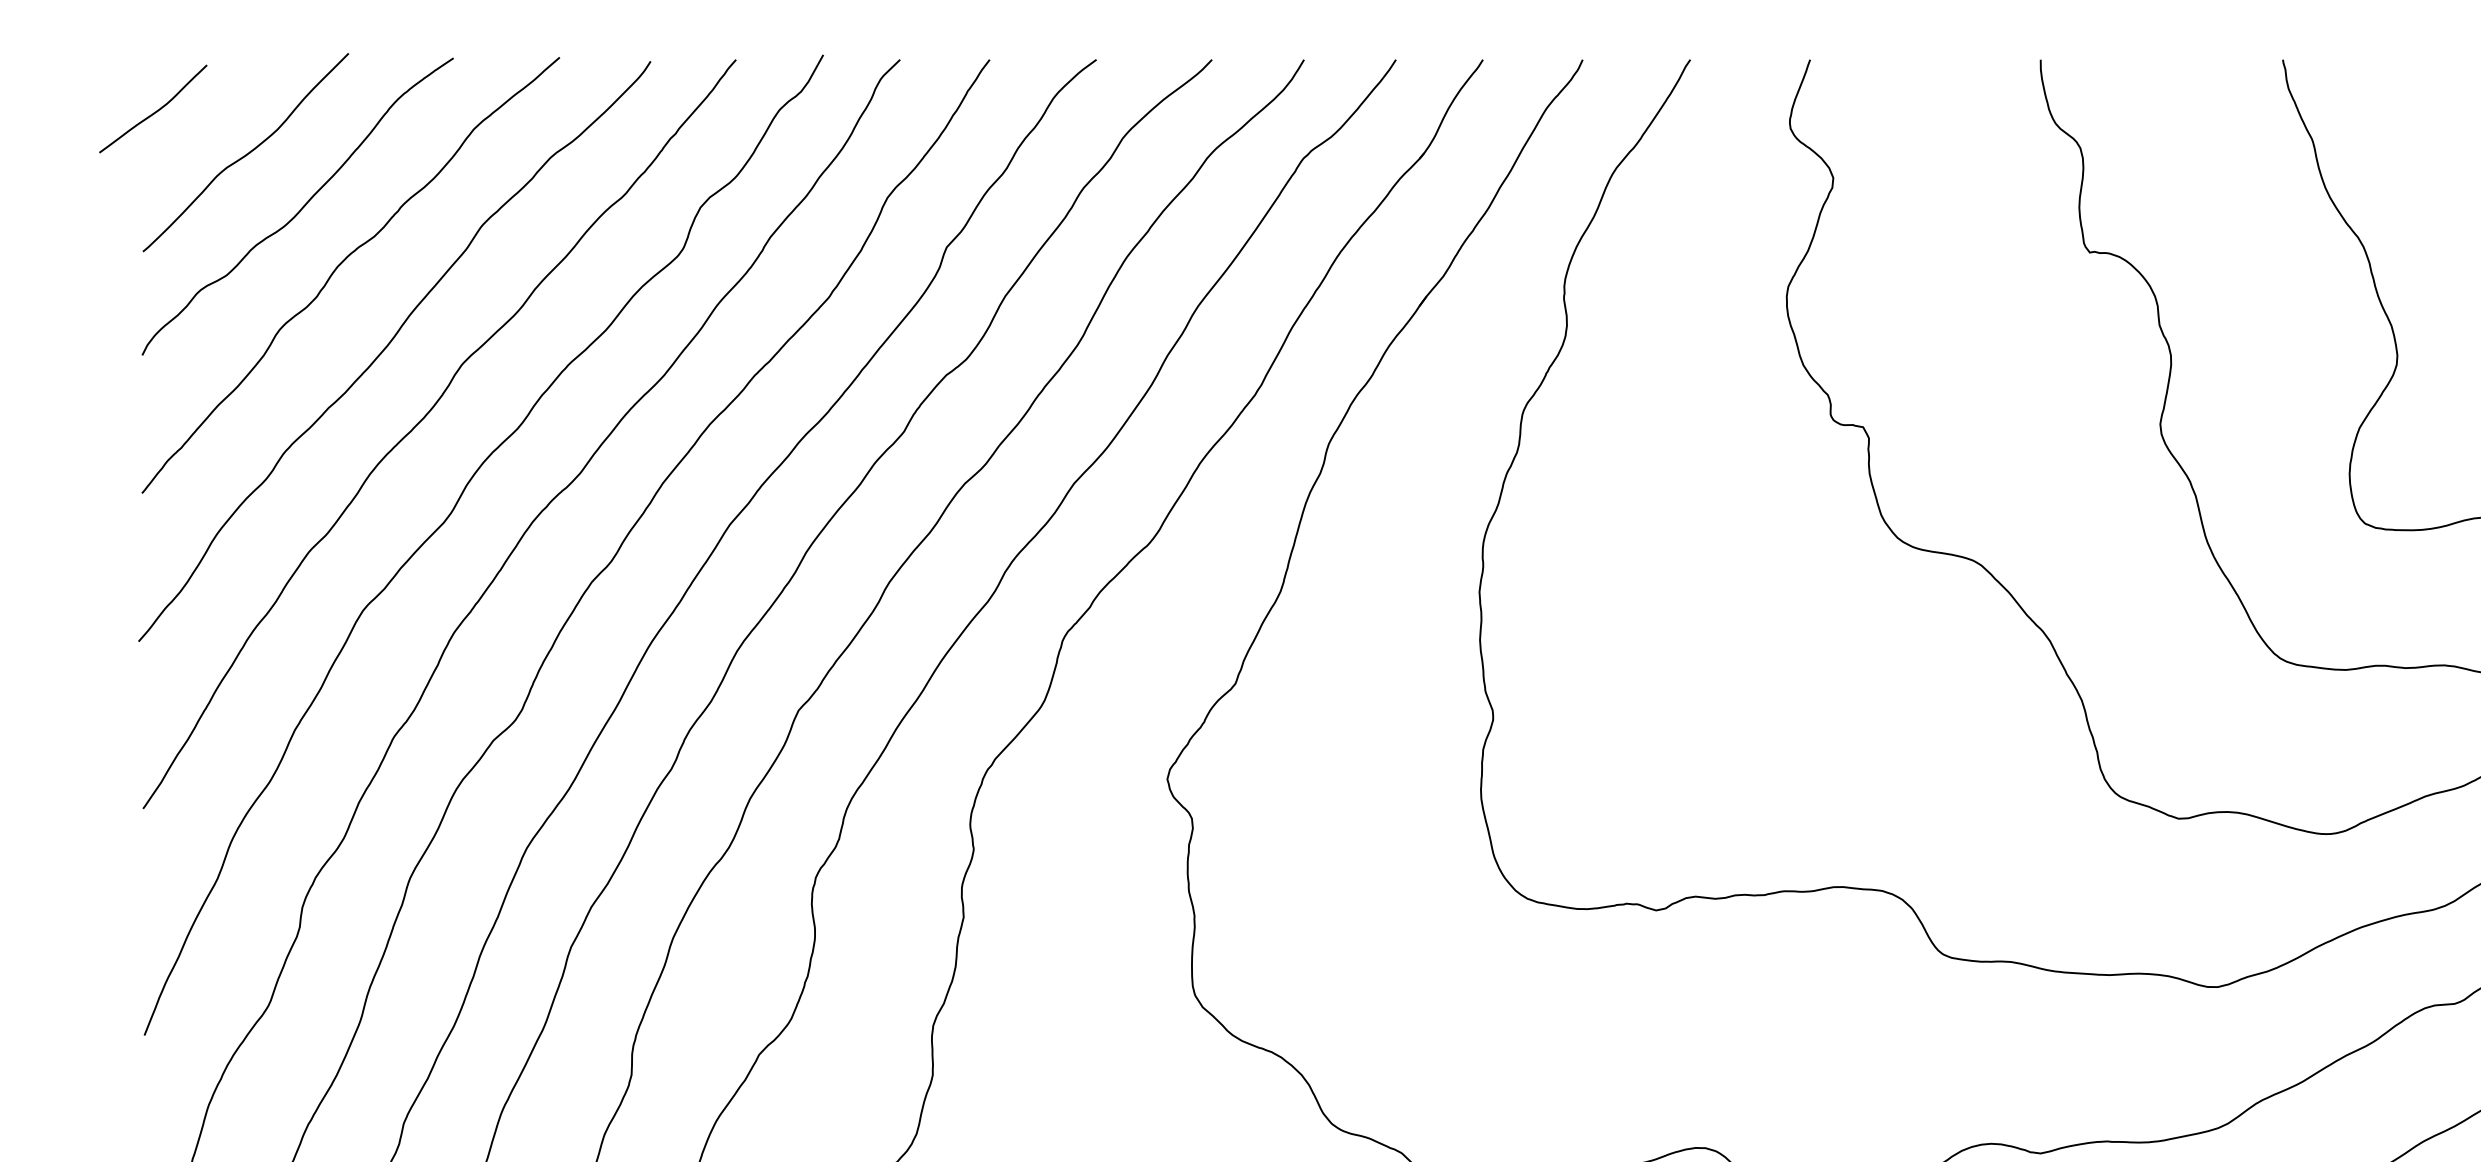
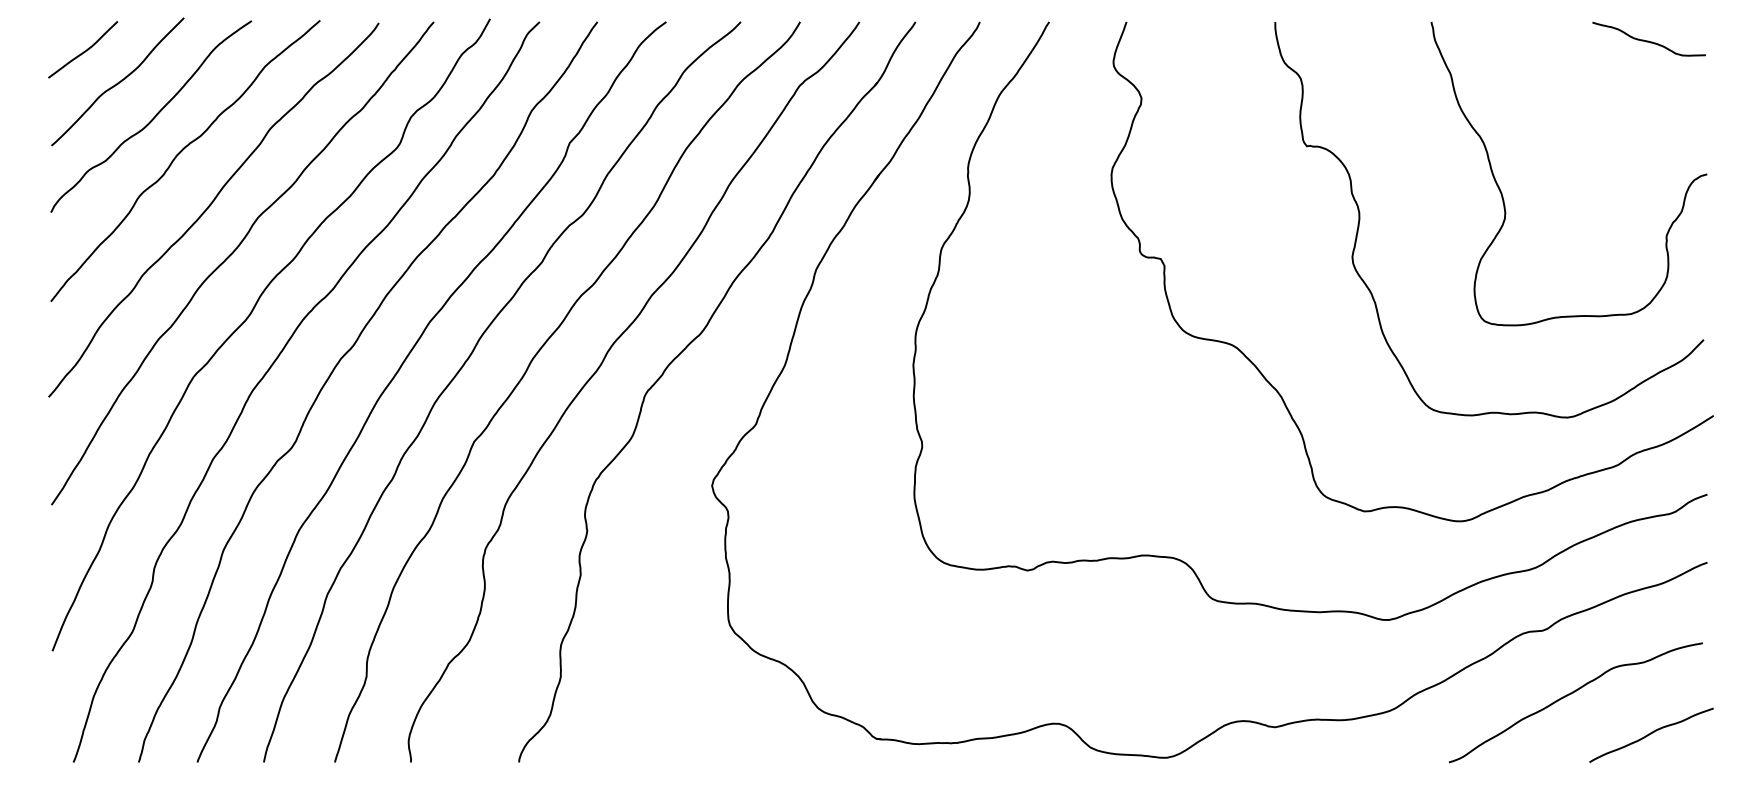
curve: (155, 110) -> (84, 50), moved

